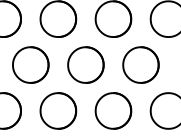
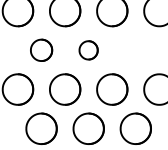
part: (30, 65) -> (41, 50), size x0.7
part: (85, 65) -> (88, 50), size x0.6
part: (140, 65) -> (135, 50), removed

